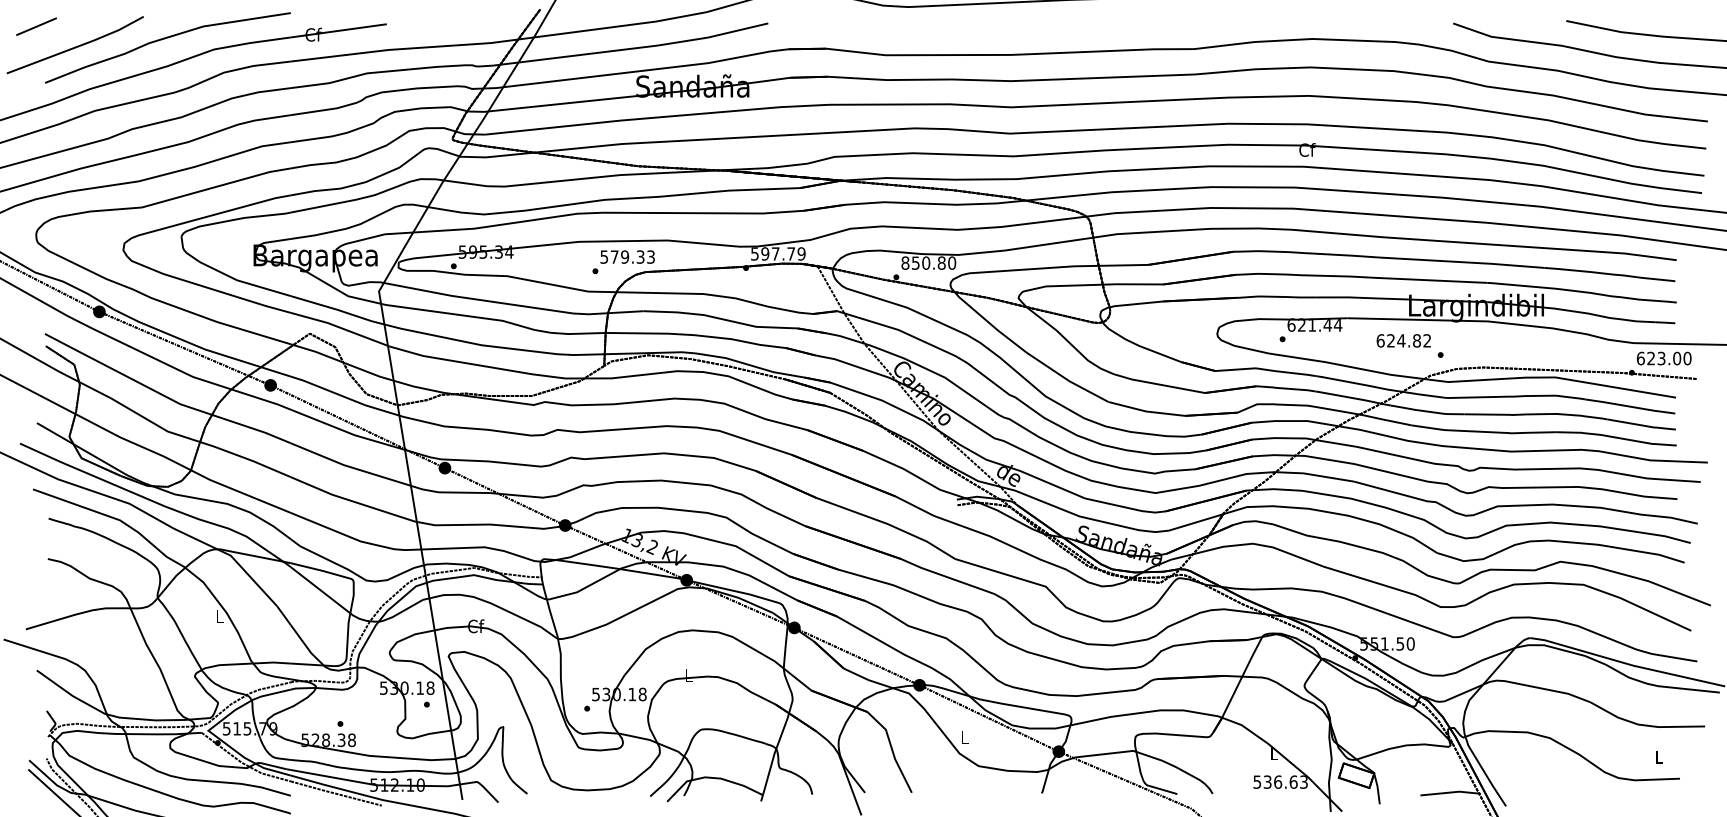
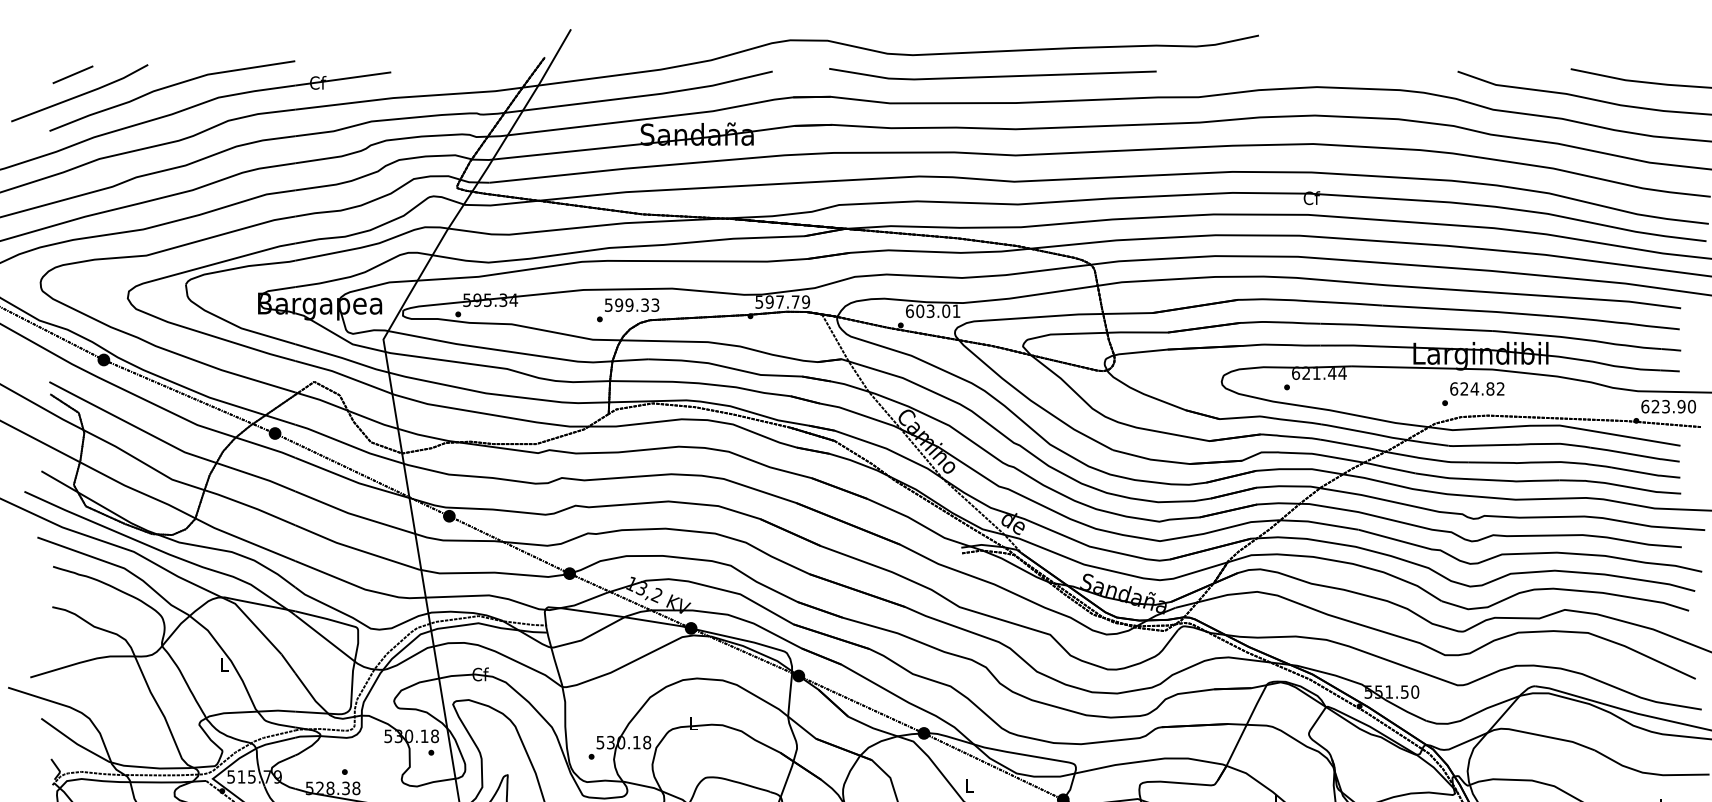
line: (36, 26) -> (72, 74), moved
line: (988, 27) -> (992, 75), added
text: (614, 256) -> (618, 304), 579.33 -> 599.33
text: (928, 262) -> (932, 310), 850.80 -> 603.01
text: (1403, 340) -> (1476, 388), moved
text: (1677, 358) -> (1681, 406), 623.00 -> 623.90

